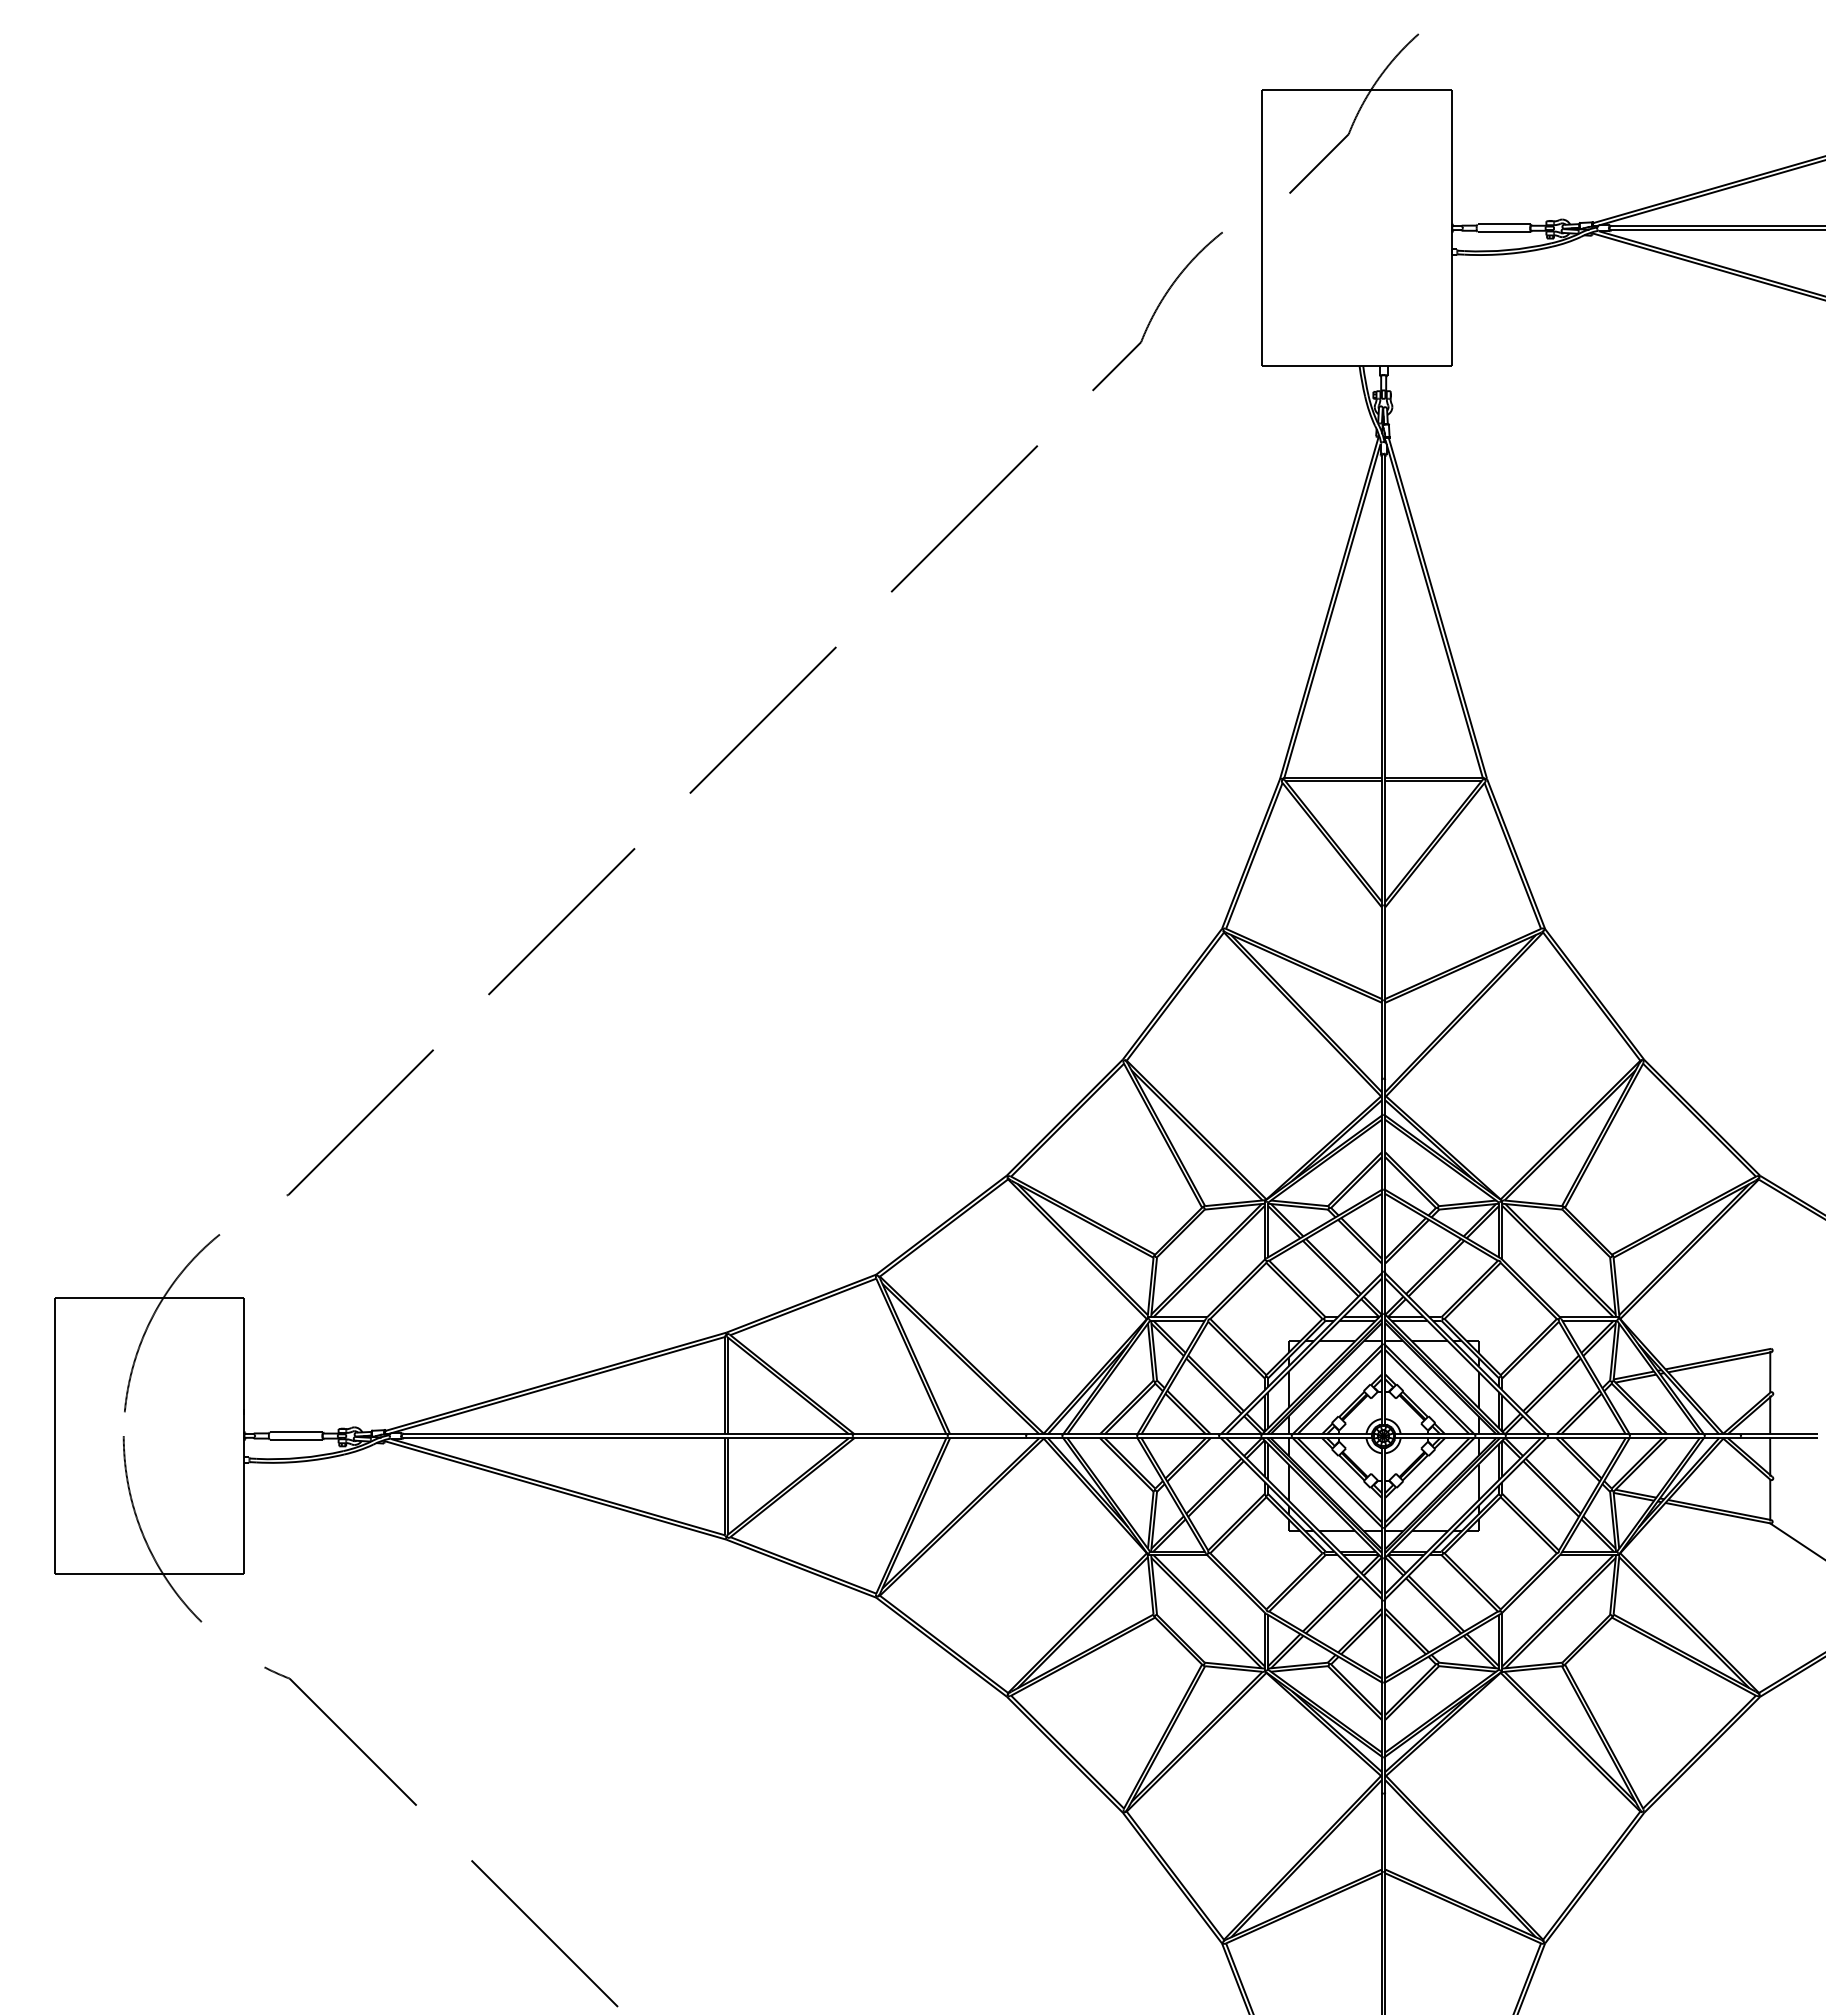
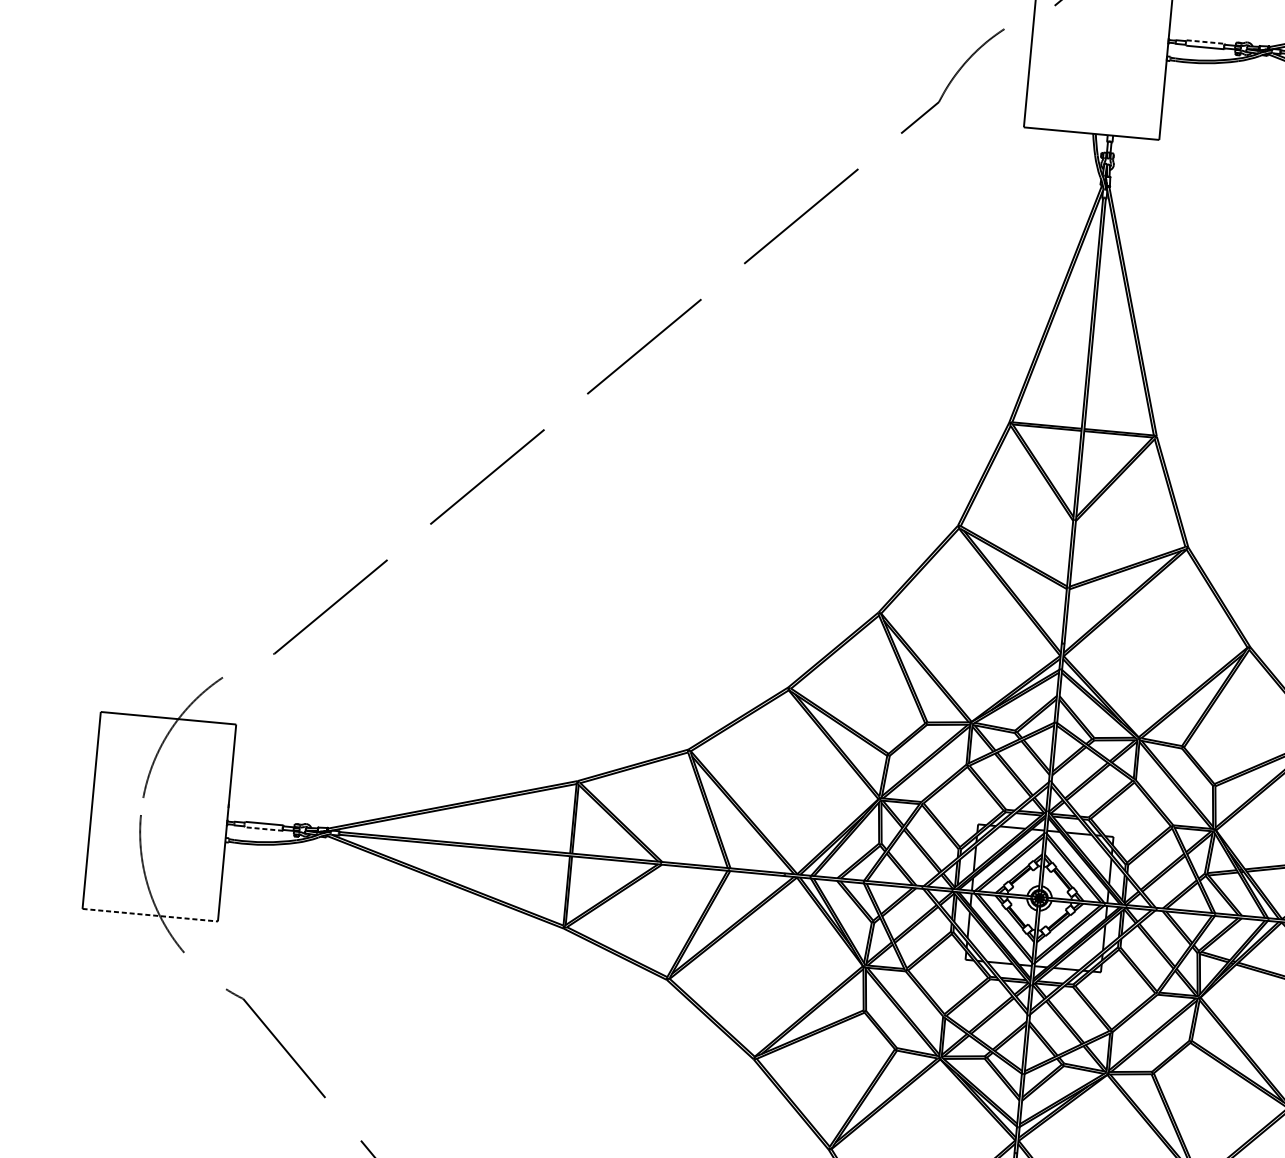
line: (1504, 224) -> (1205, 42), solid -> dashed
line: (296, 1439) -> (263, 828), solid -> dashed
line: (149, 1574) -> (150, 915), solid -> dashed

